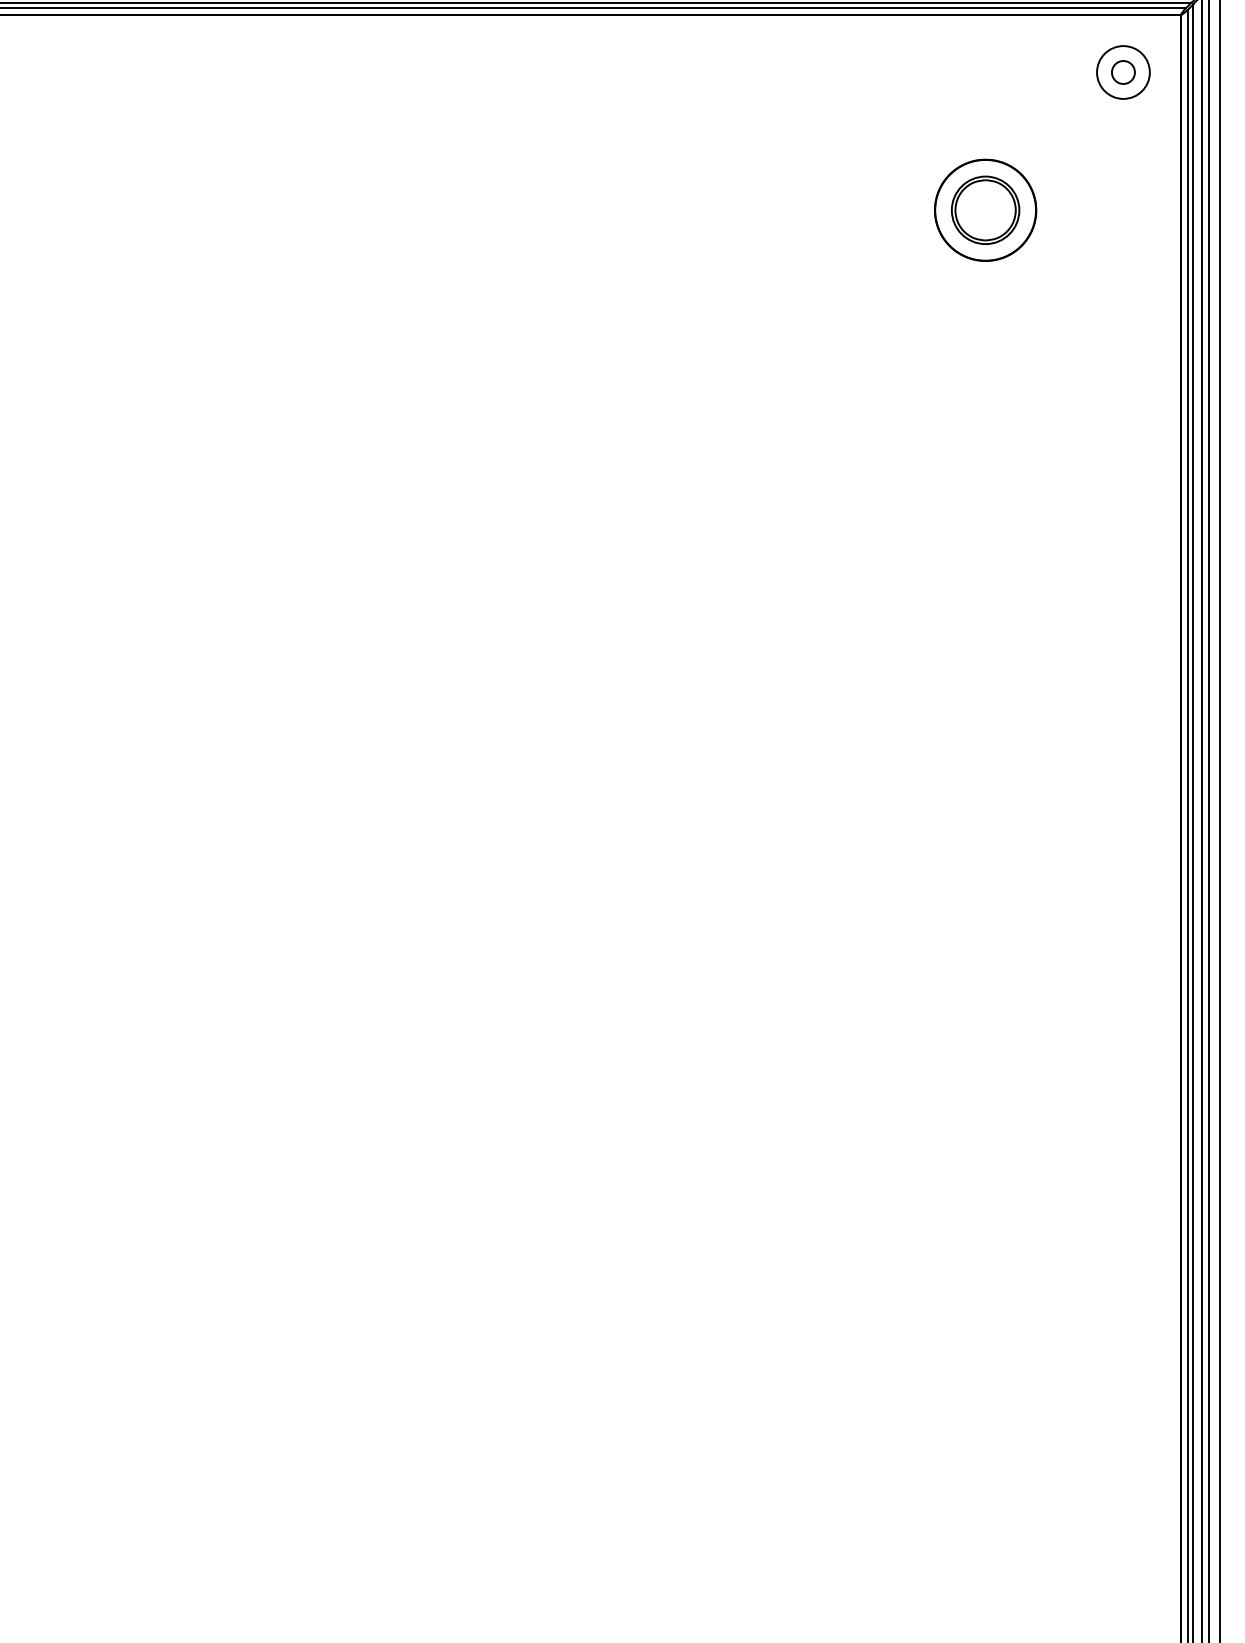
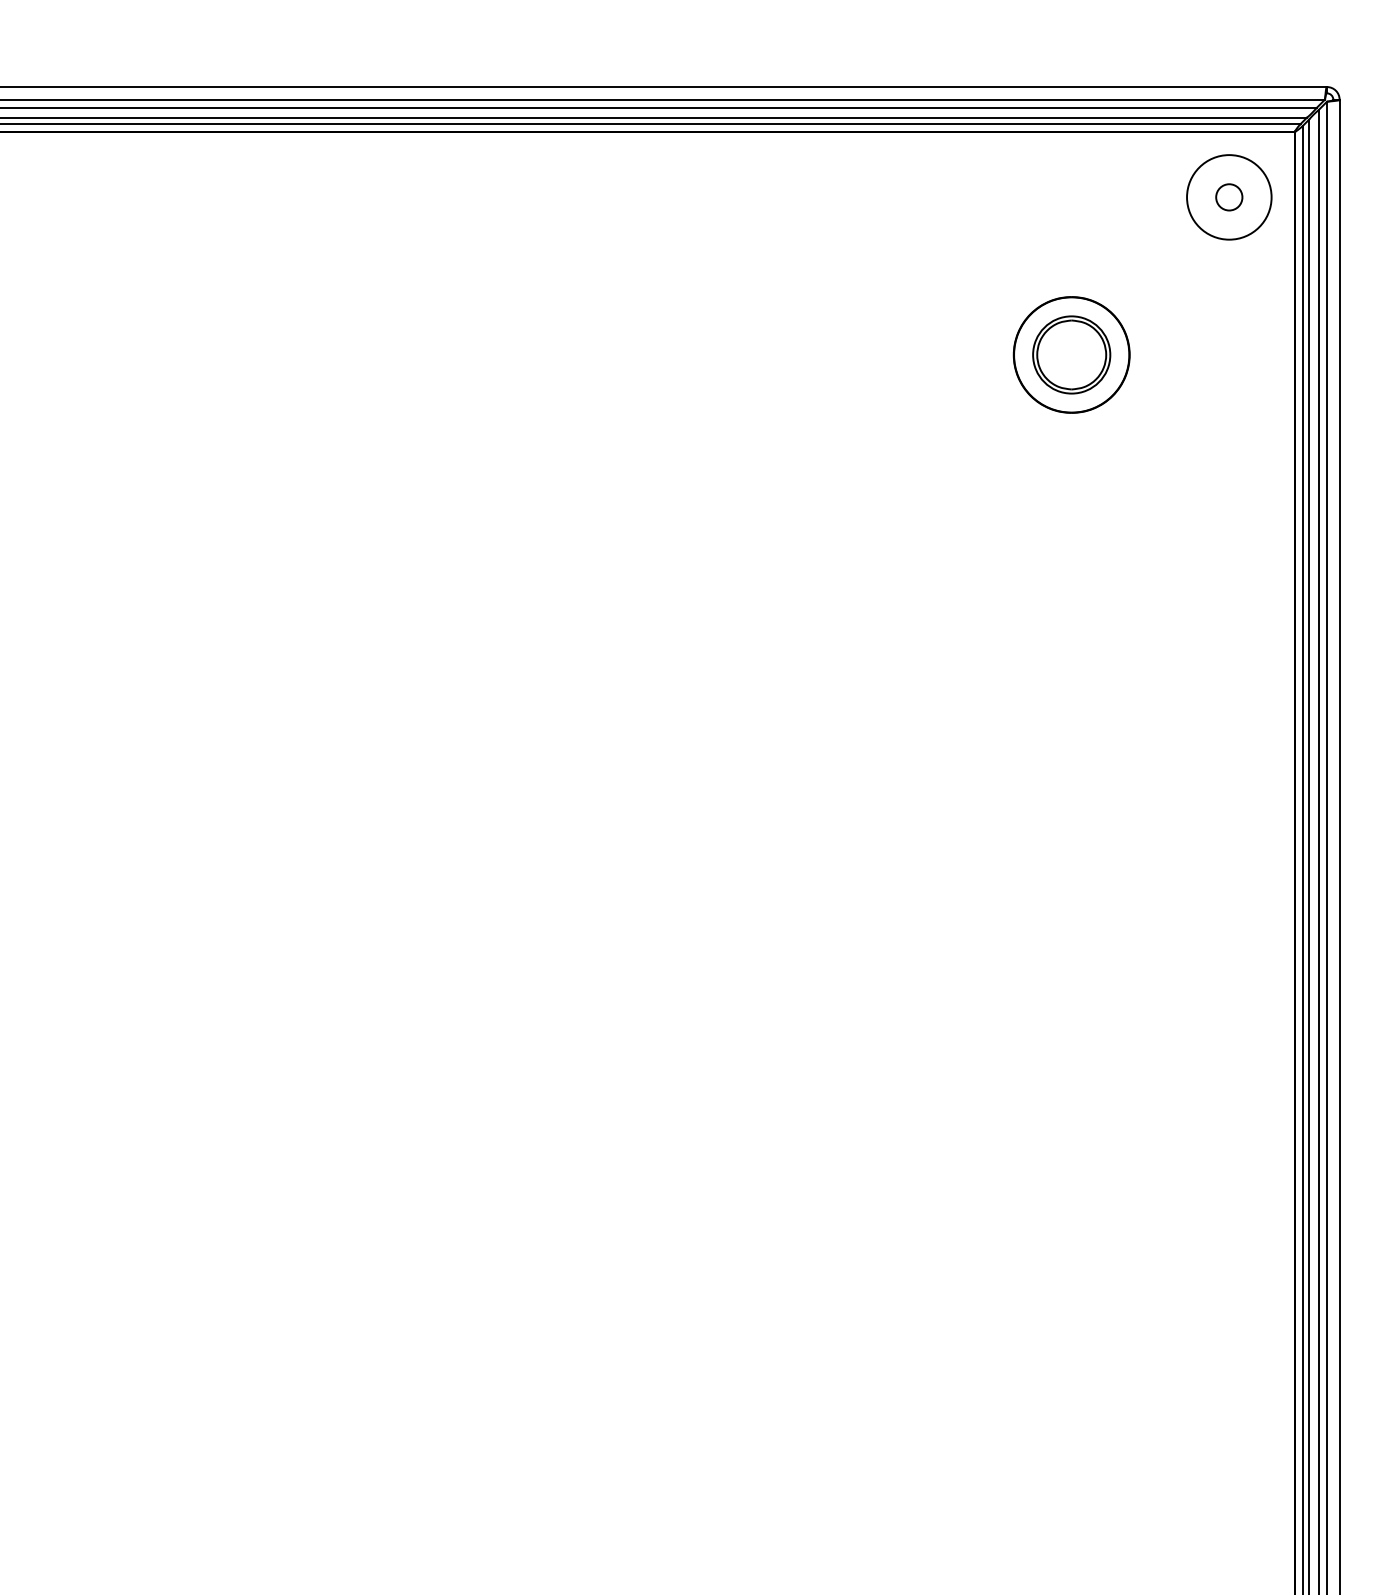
circle: (1123, 72) -> (1229, 197), size x1.4

